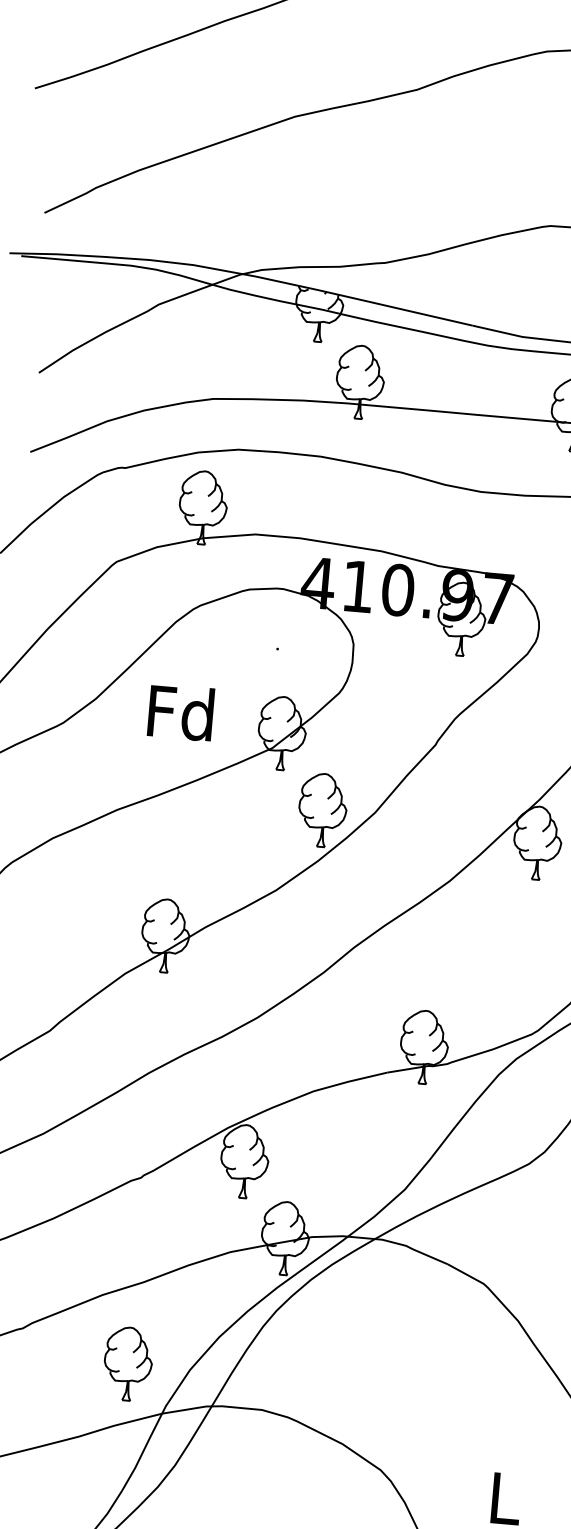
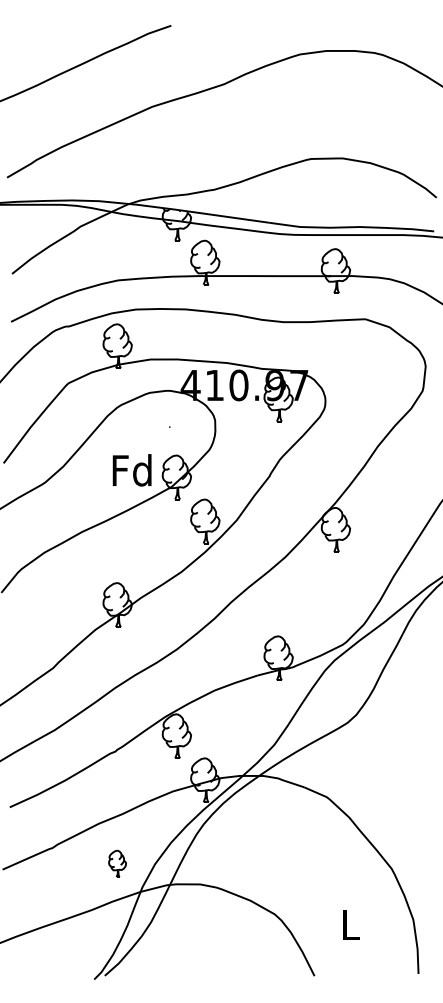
text: (179, 712) -> (131, 470), moved
part: (127, 1363) -> (117, 863), size x0.6

